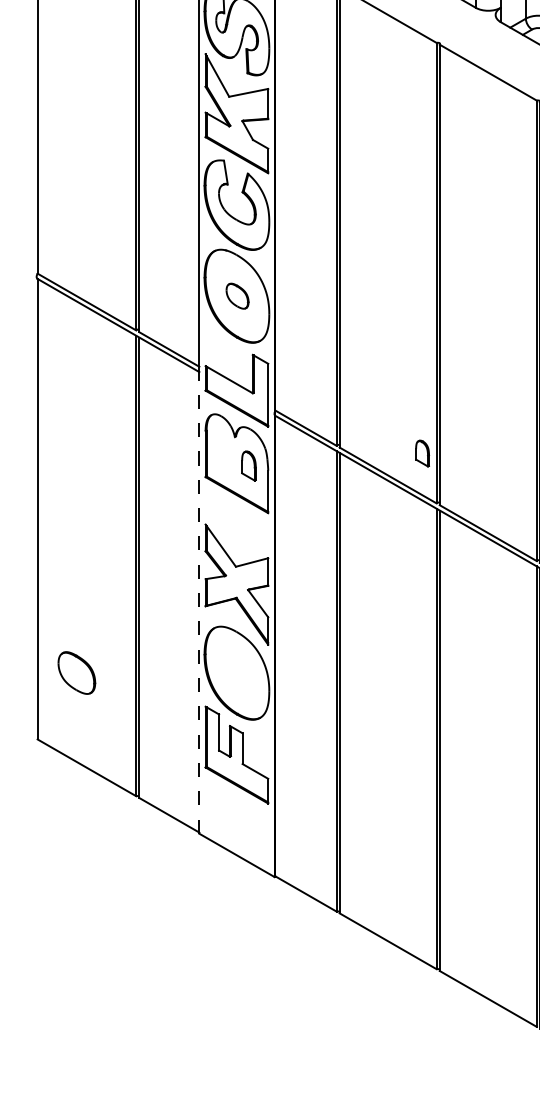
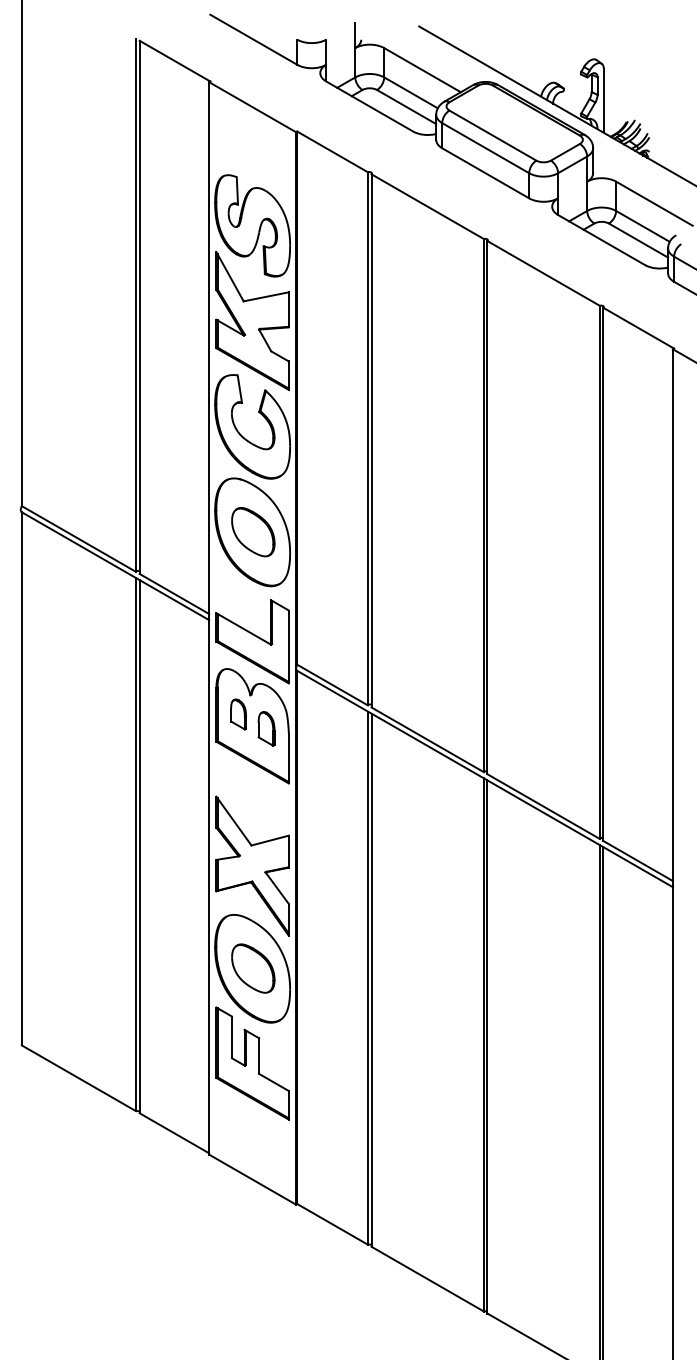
part: (237, 296) -> (253, 532), size x1.67
part: (422, 453) -> (238, 714), moved
line: (199, 602) -> (209, 886), dashed -> solid
part: (77, 672) -> (253, 968), moved

